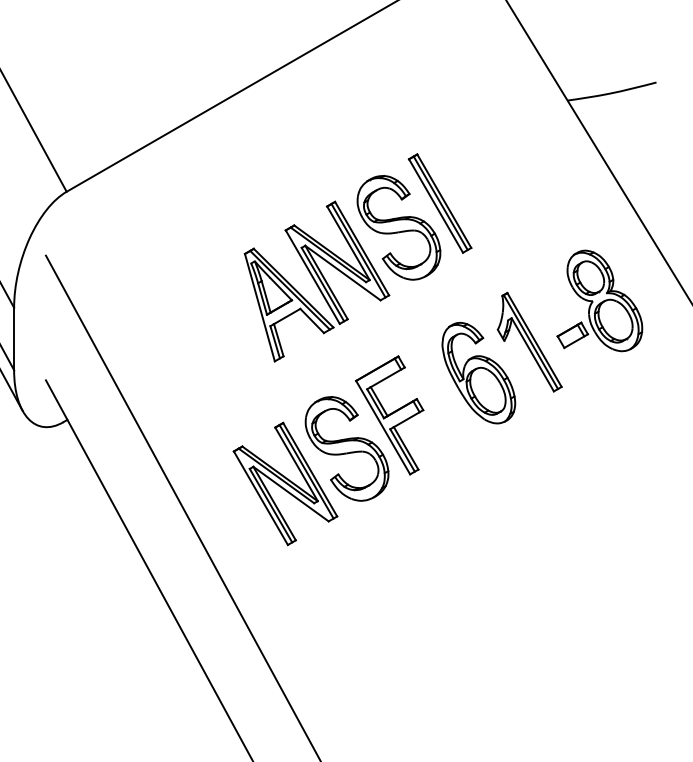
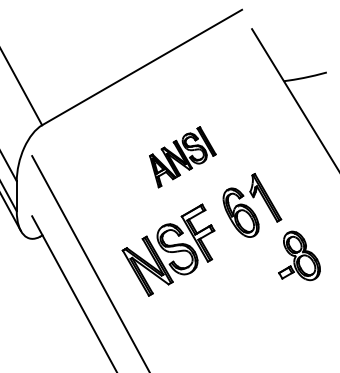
part: (357, 258) -> (182, 157), size x0.6
part: (599, 300) -> (299, 255), moved

